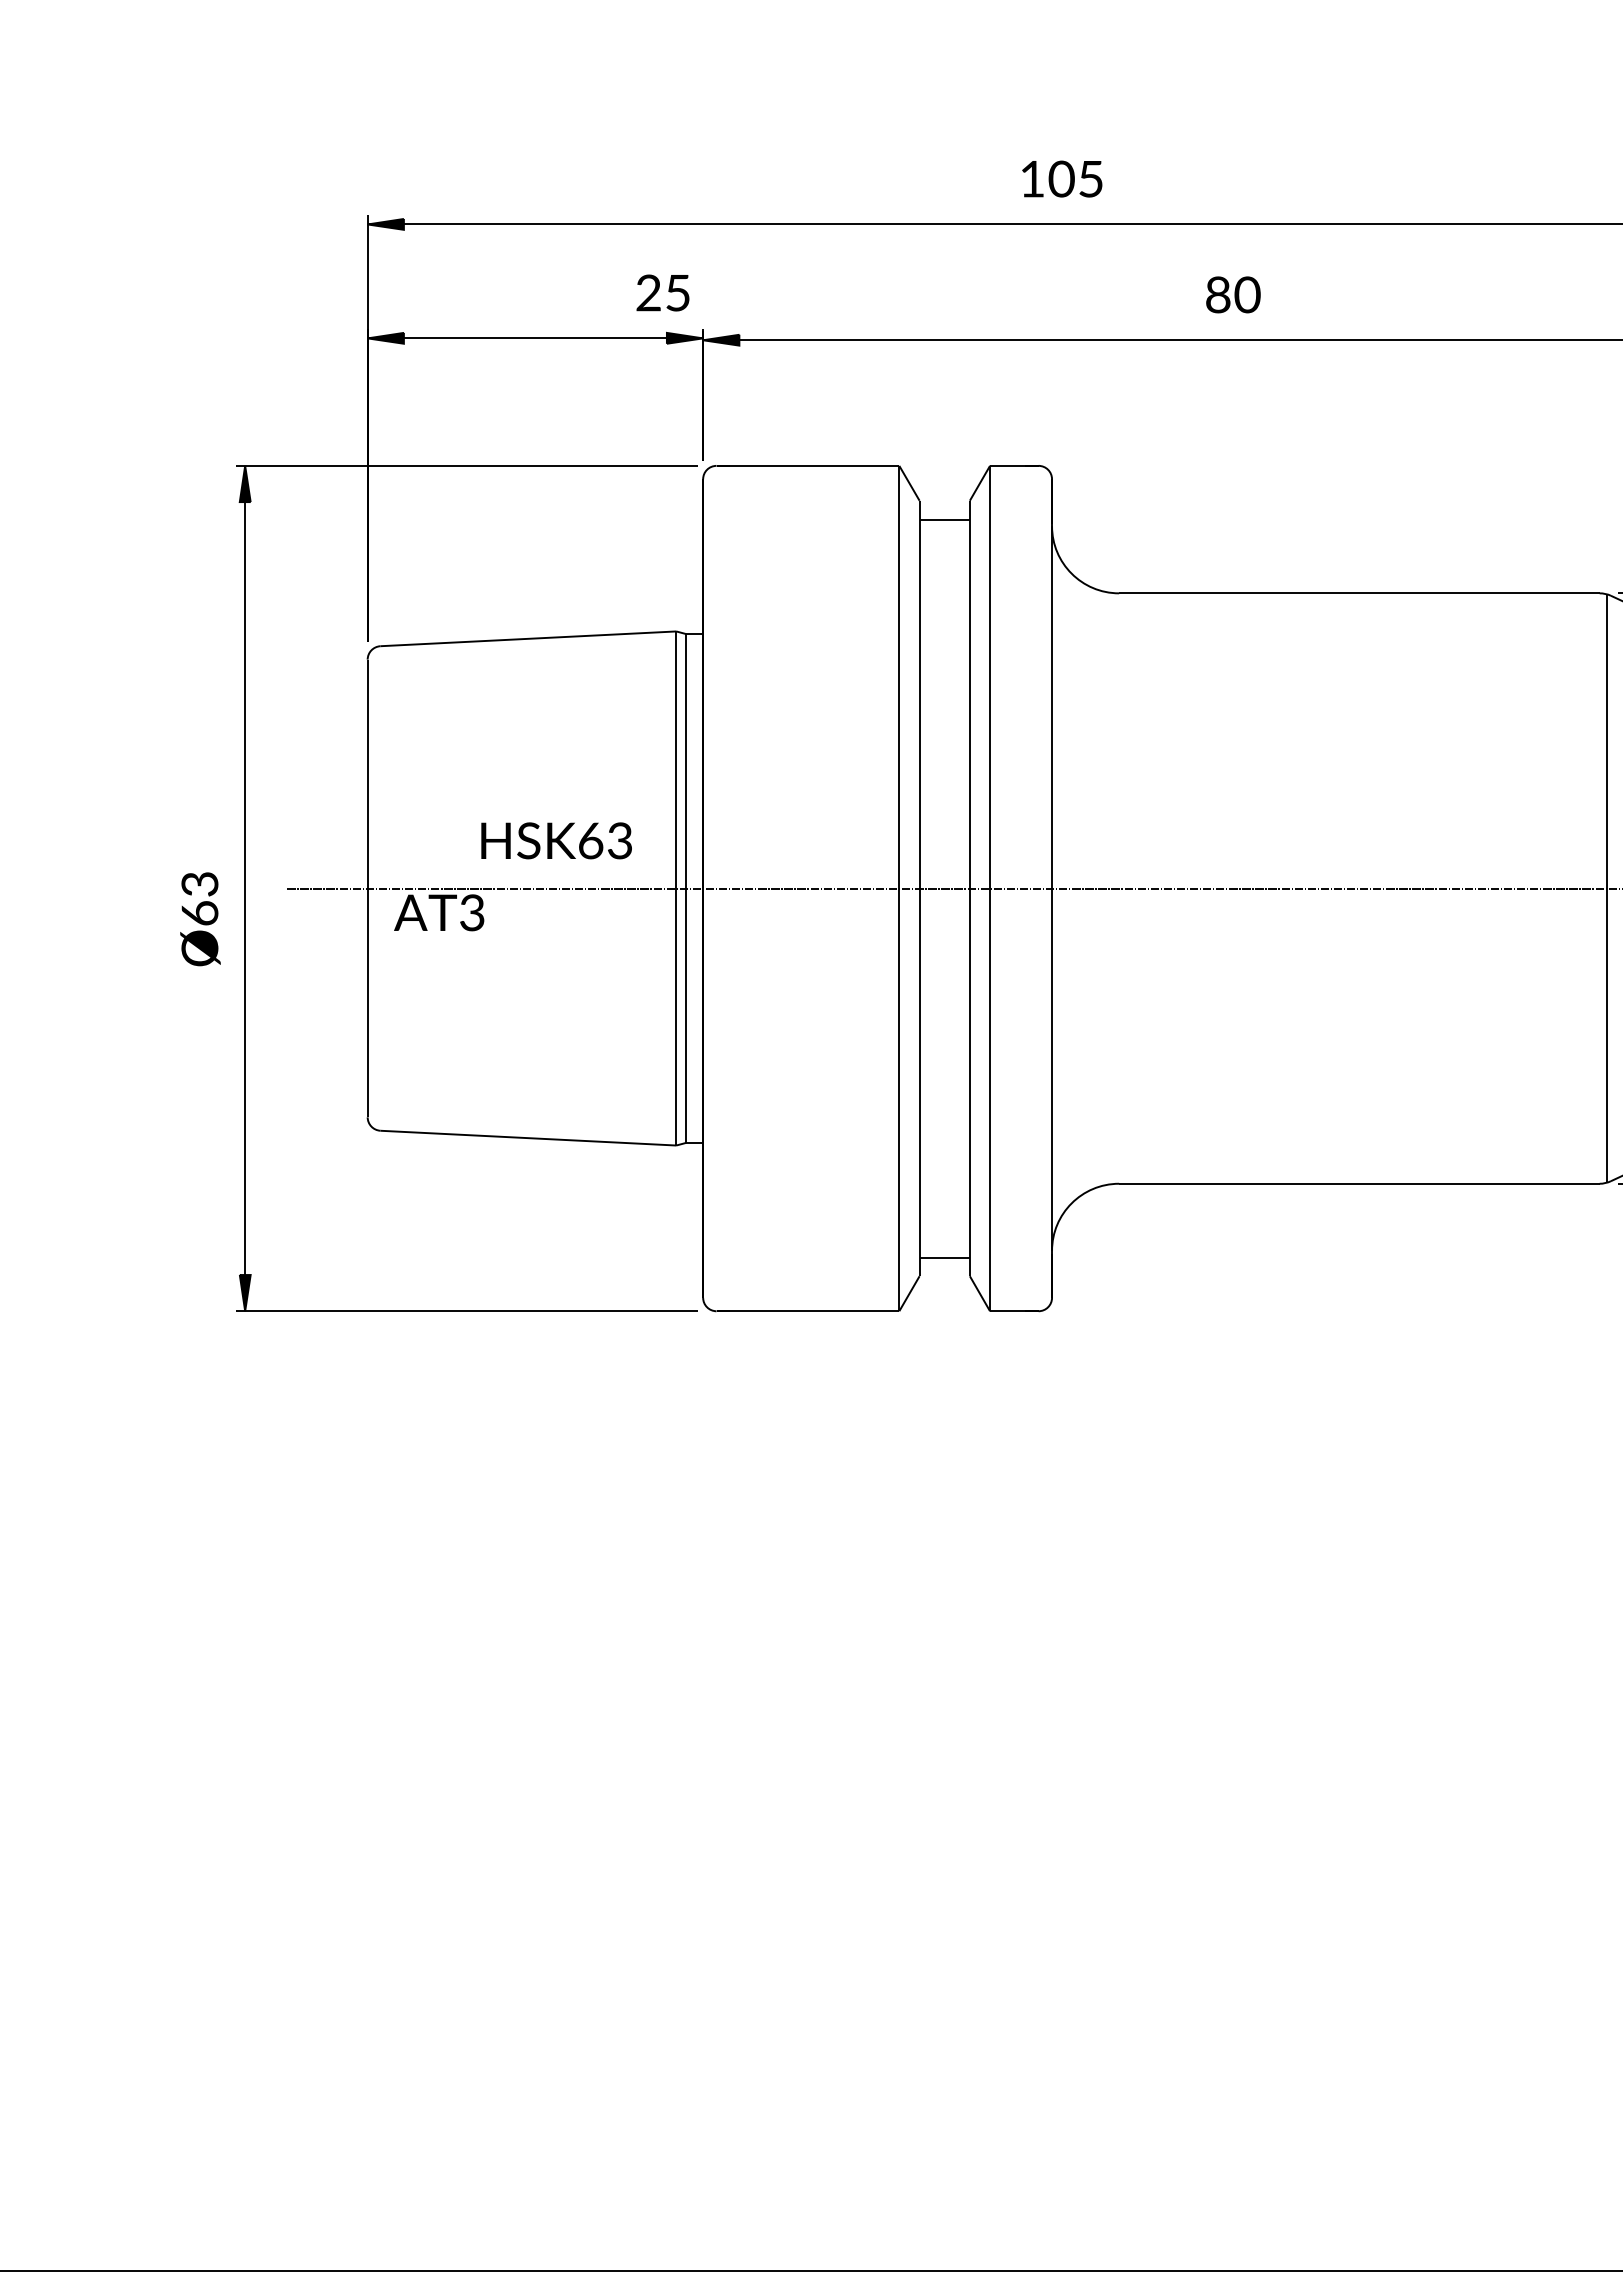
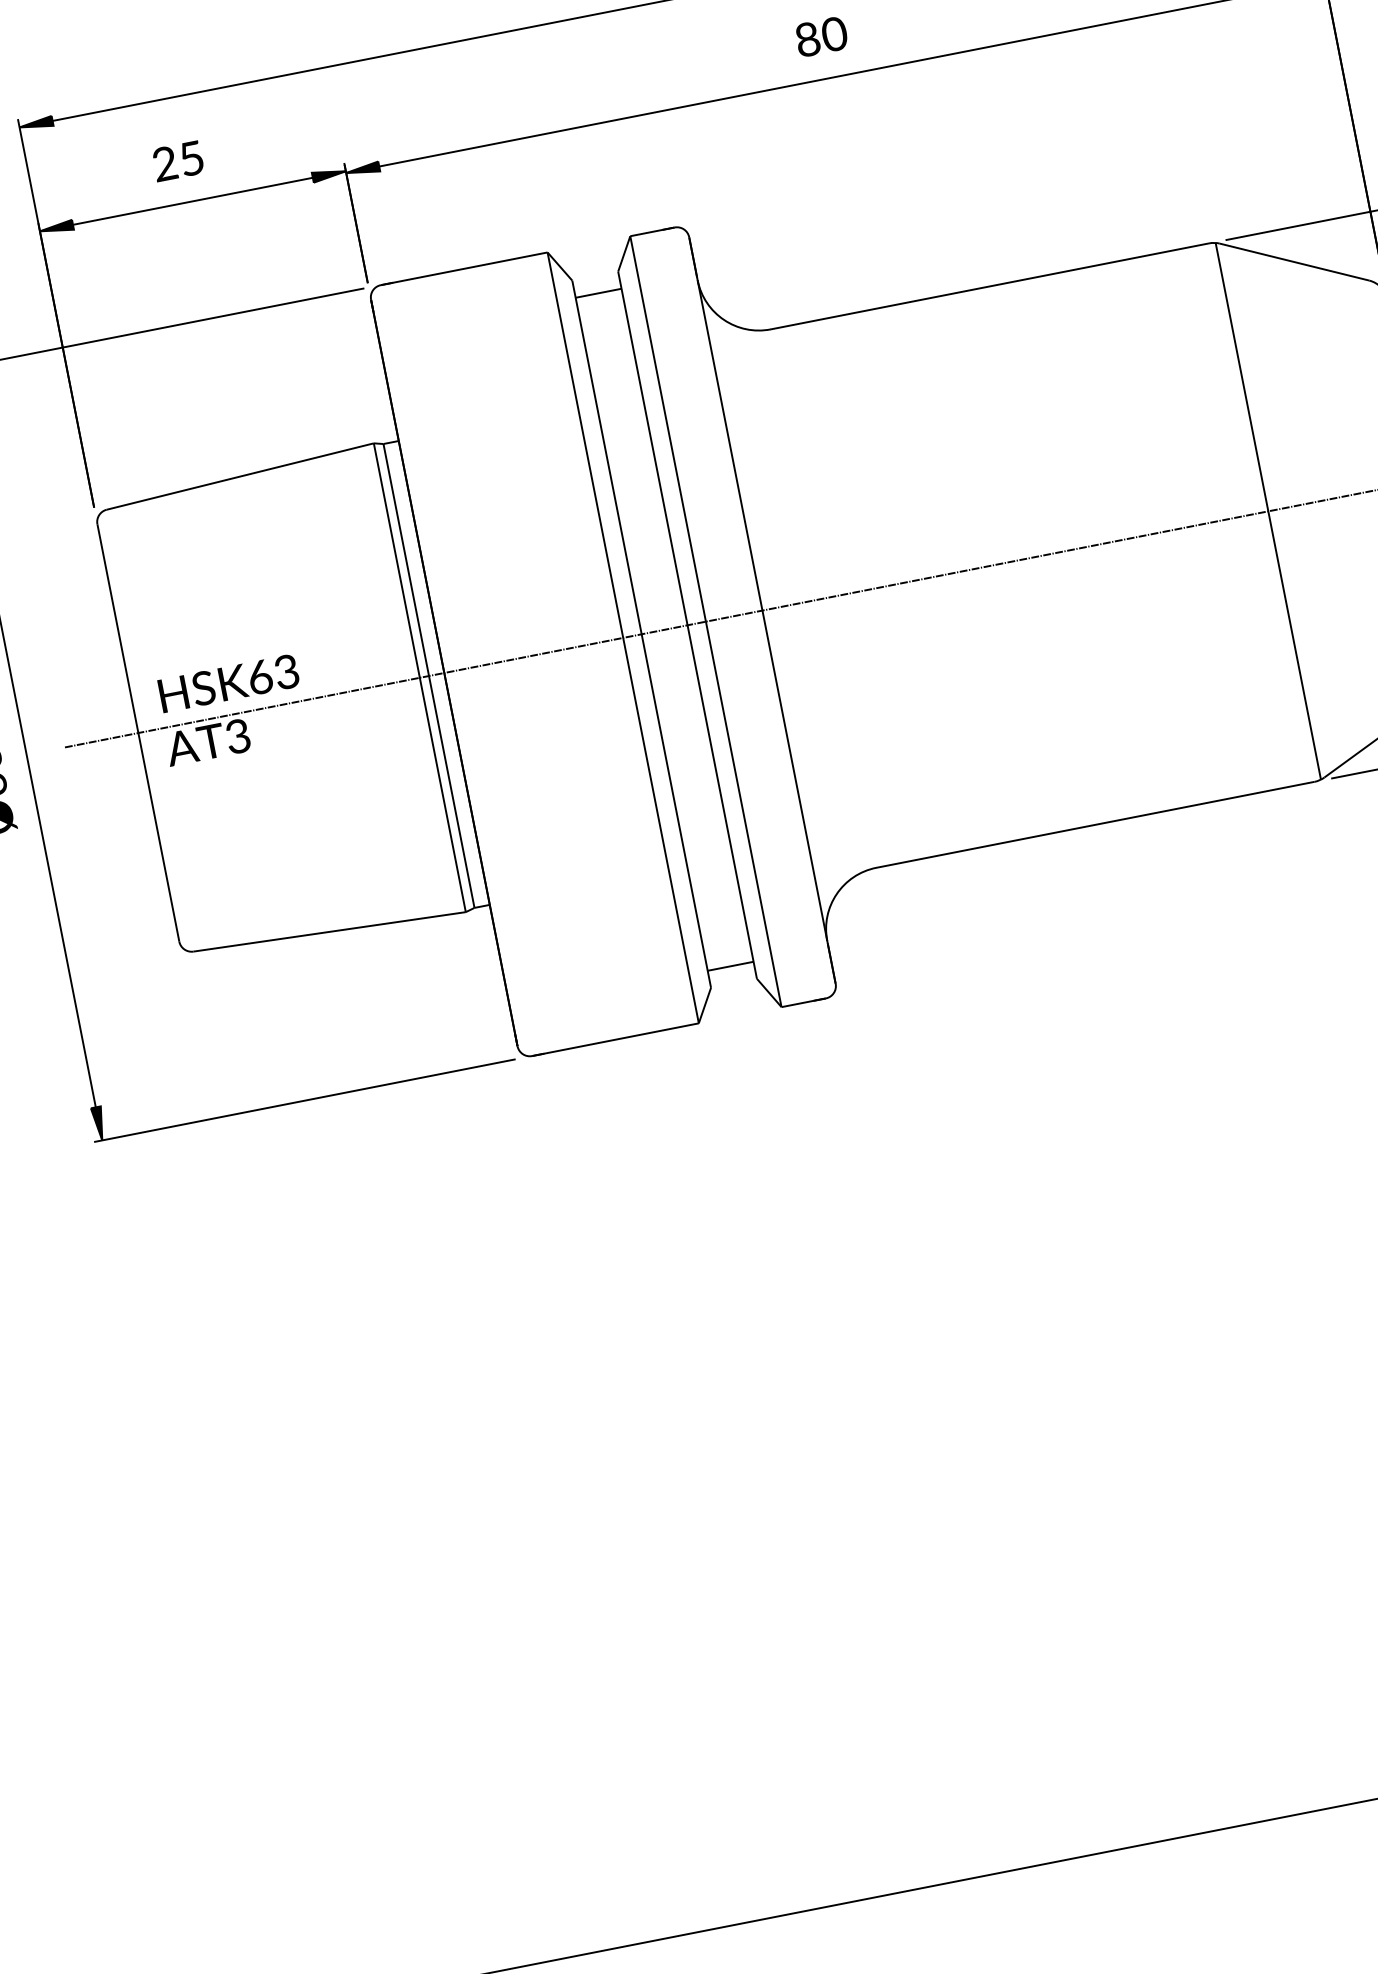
text: (662, 292) -> (177, 160), moved
text: (556, 840) -> (228, 683), moved

